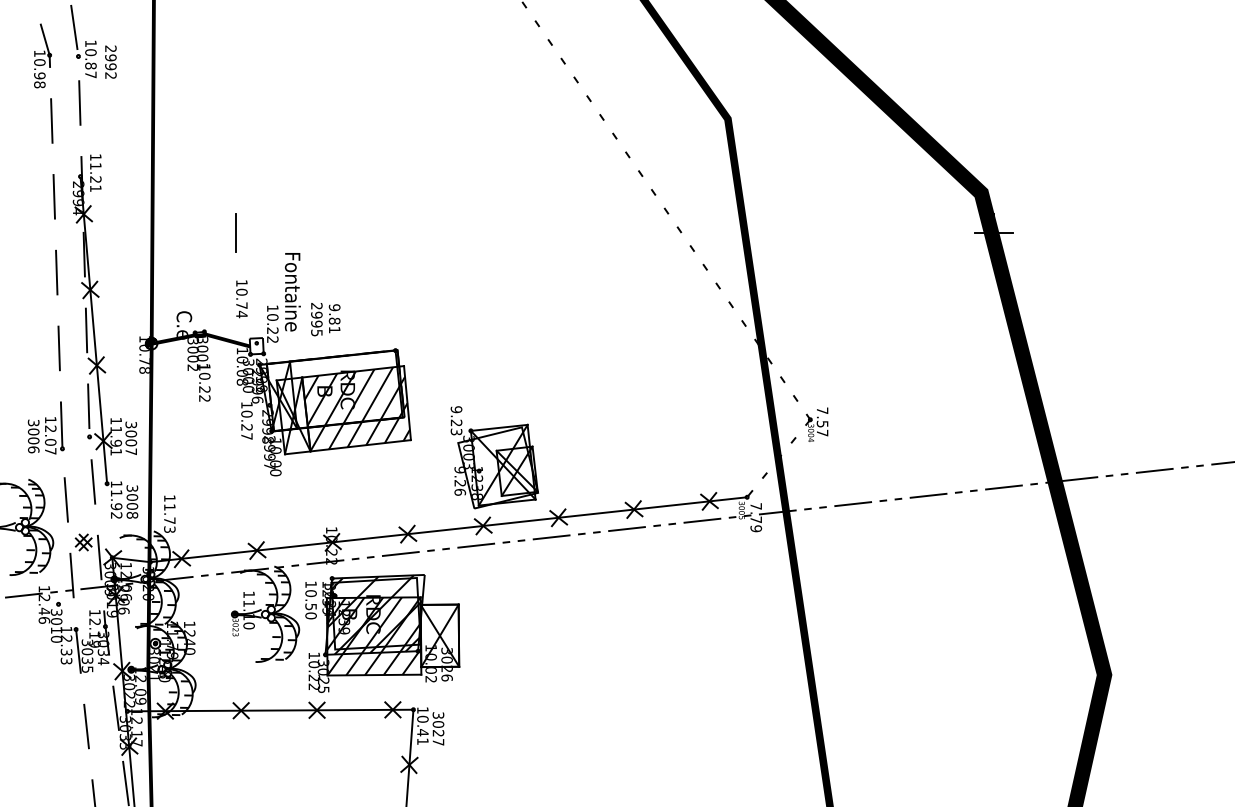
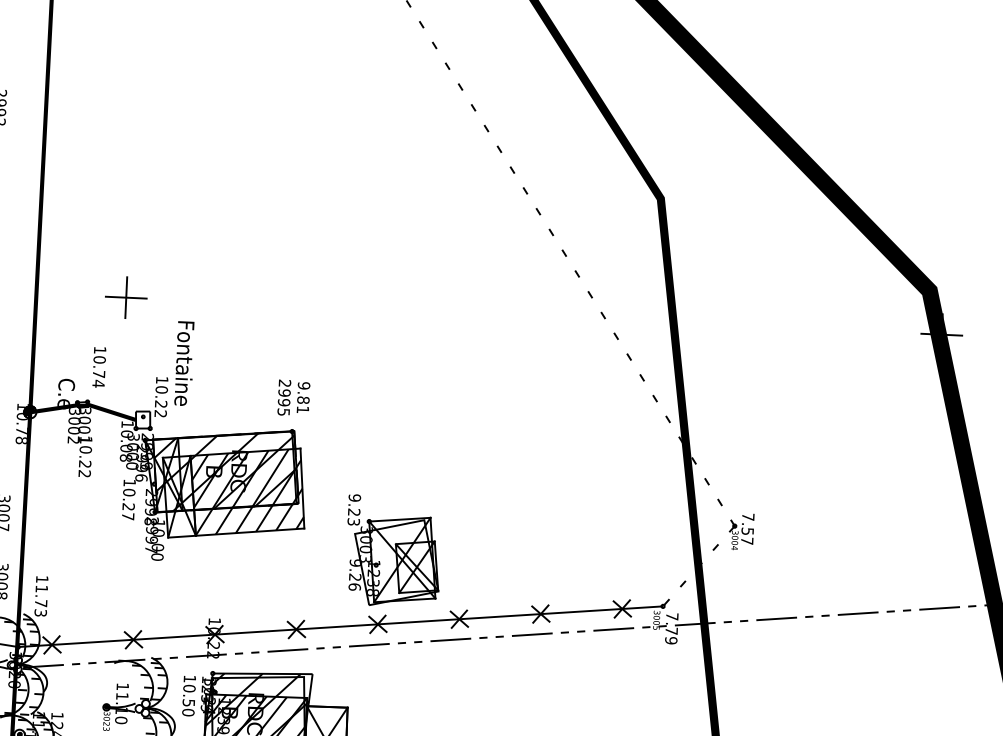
line: (235, 233) -> (125, 297), added
text: (241, 299) -> (98, 367), moved
text: (325, 319) -> (293, 398), moved
hatch: (336, 391) -> (226, 472), added

